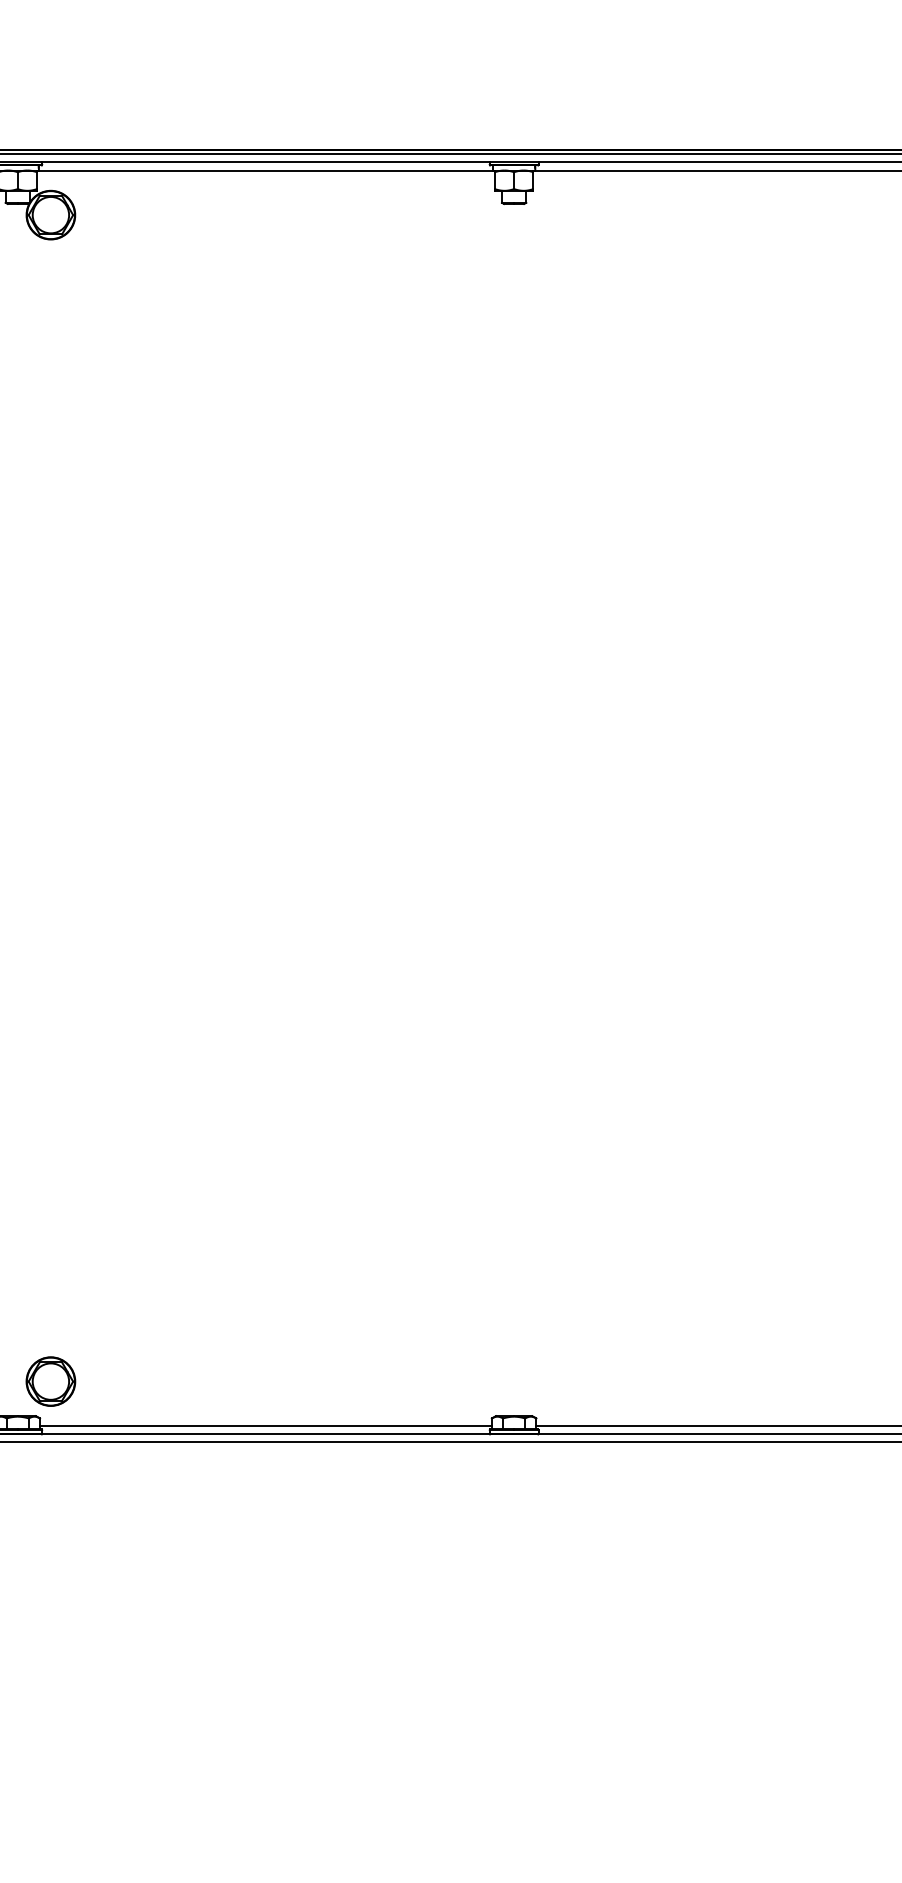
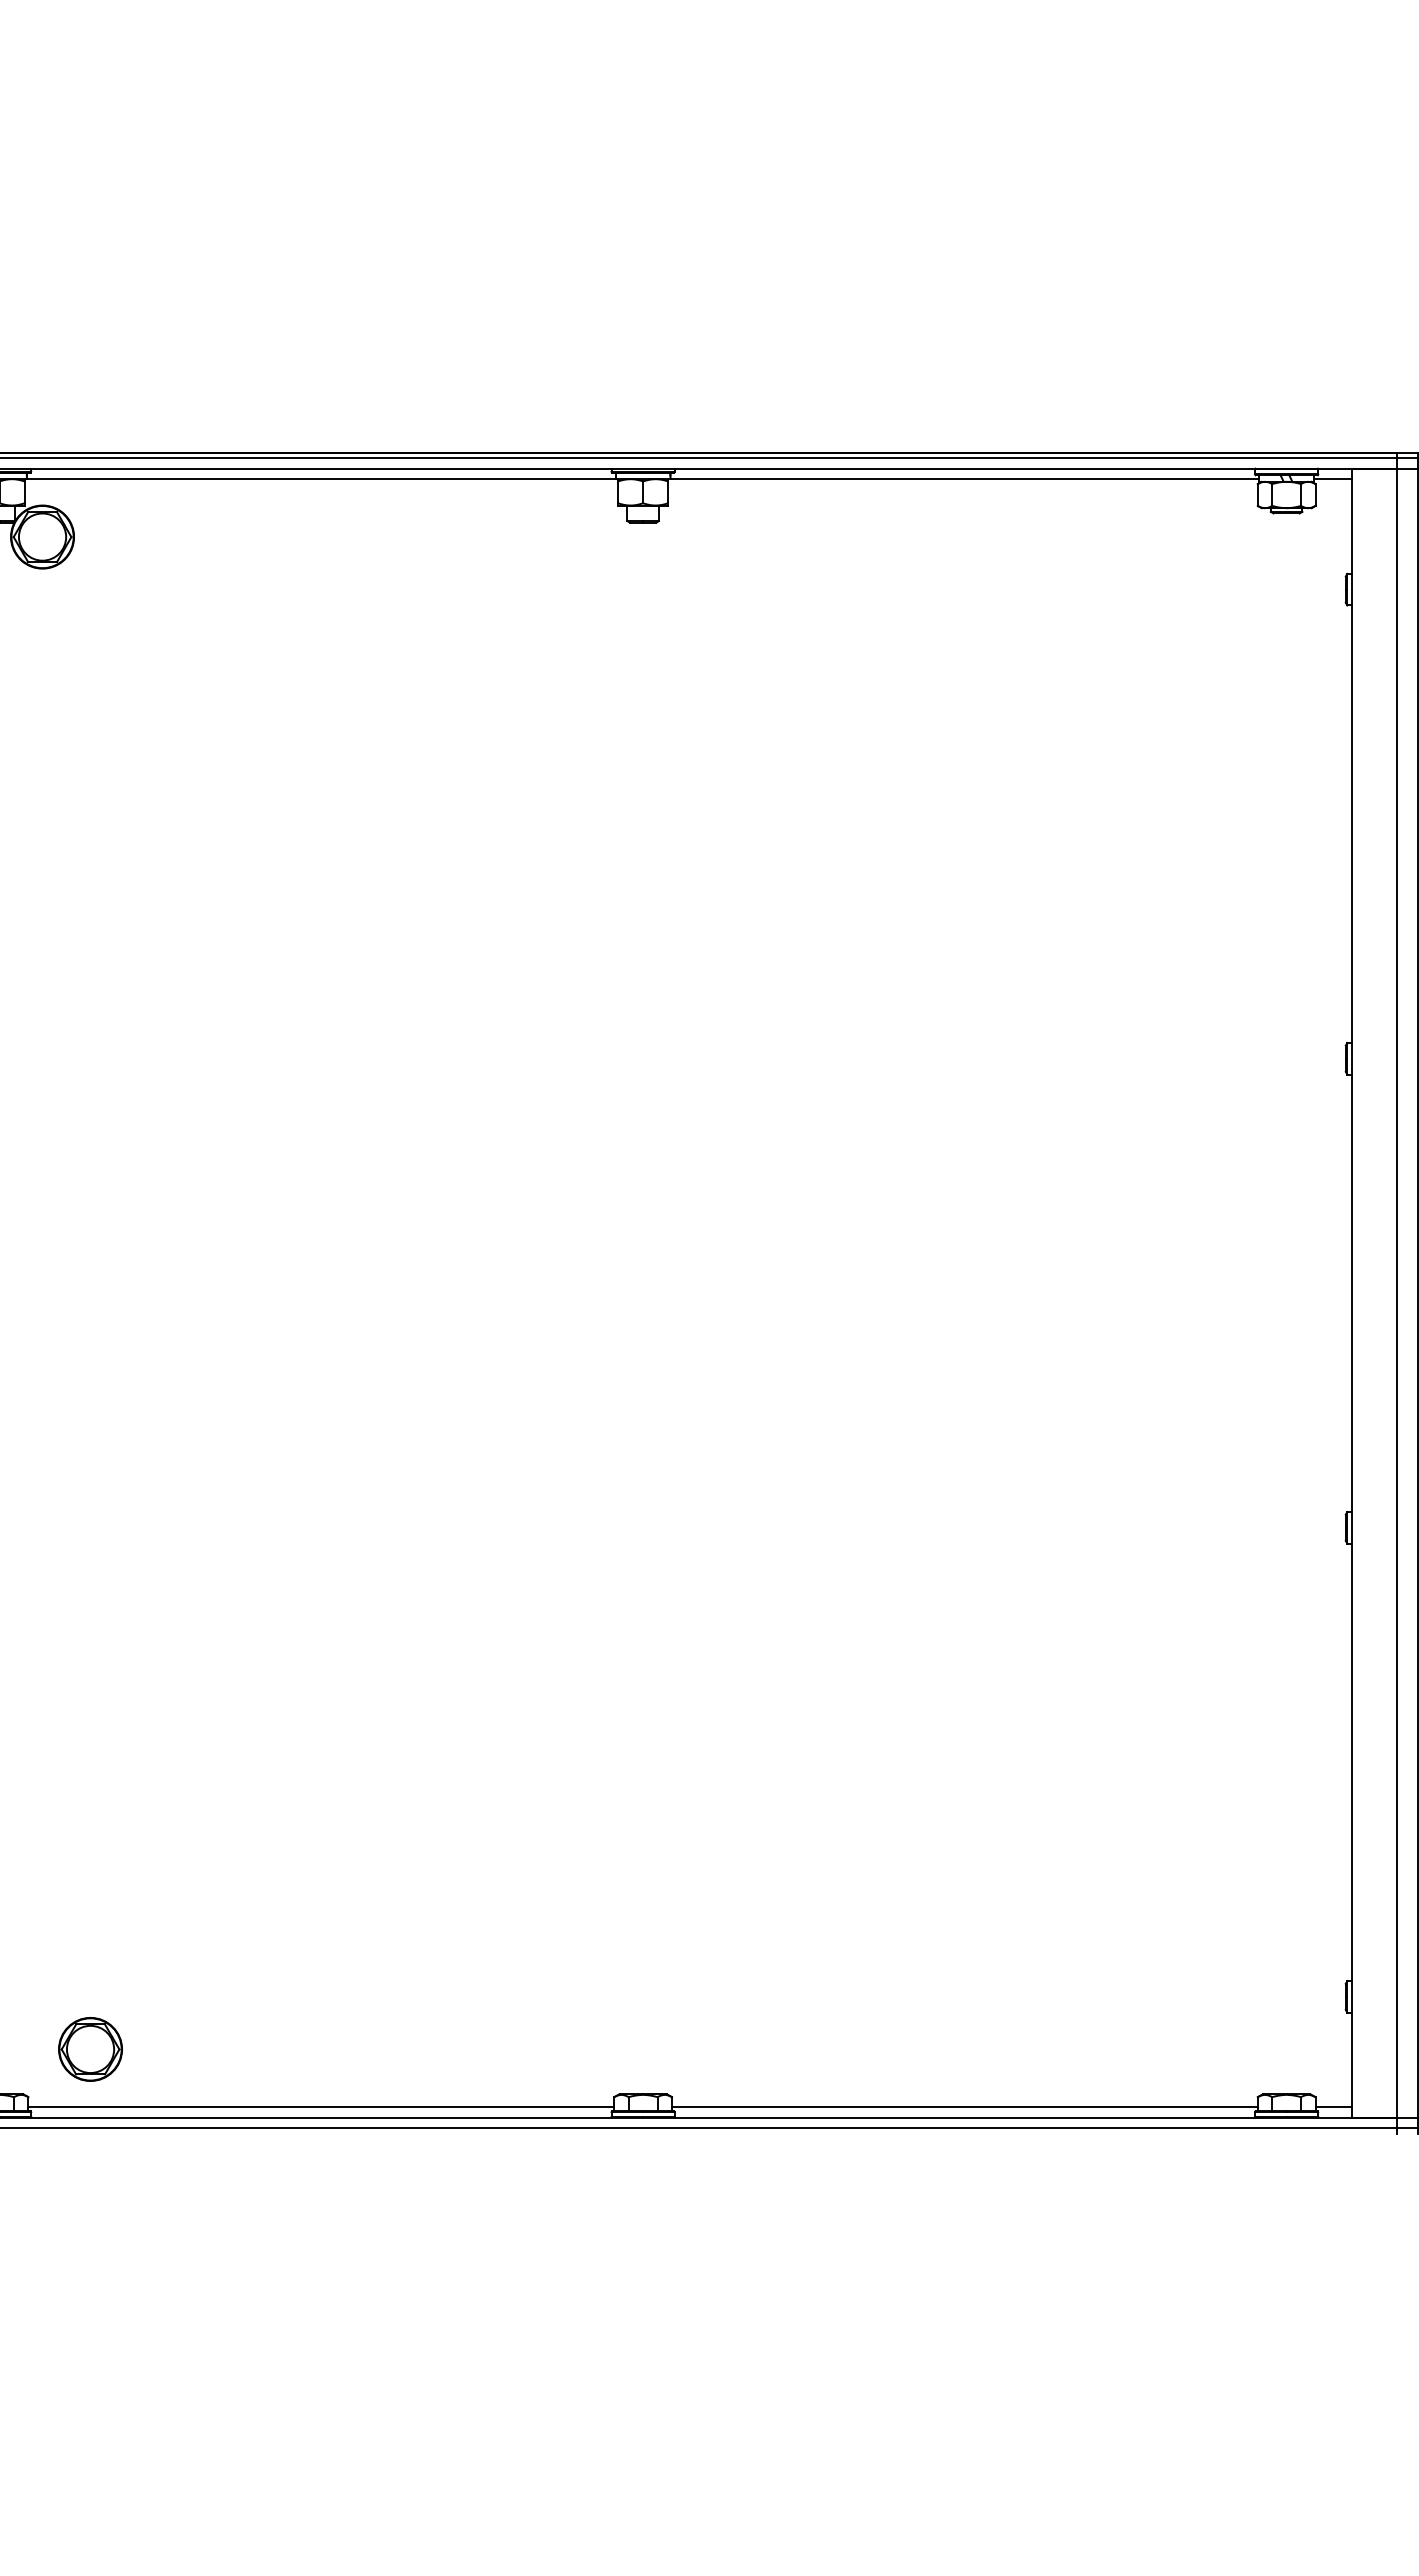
part: (50, 1381) -> (90, 2049), moved

